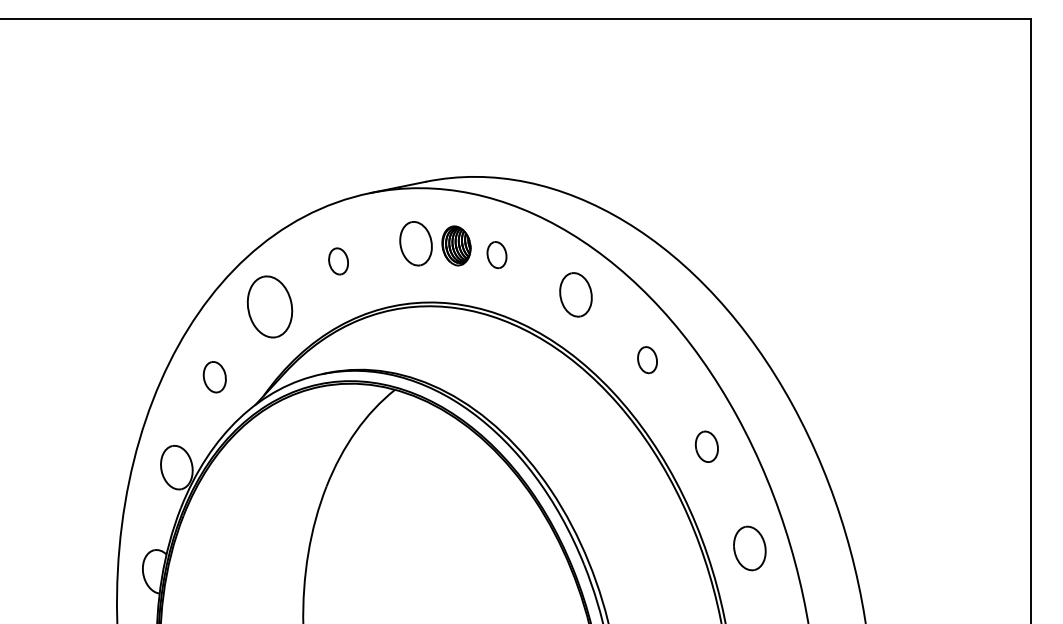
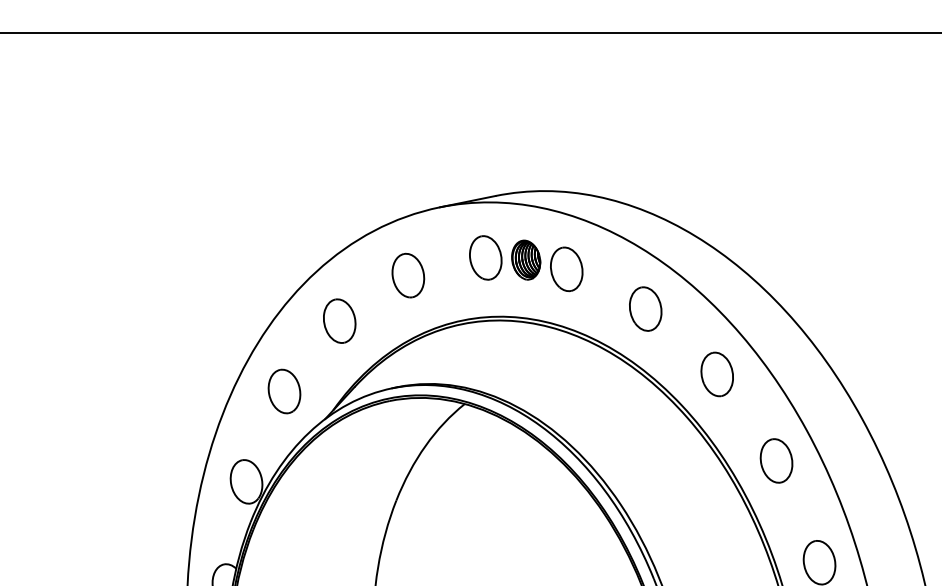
part: (496, 254) -> (566, 268), size x1.67
part: (338, 261) -> (408, 275), size x1.67
part: (269, 306) -> (339, 320), size x0.71
part: (647, 359) -> (717, 373), size x1.67
part: (214, 376) -> (284, 390), size x1.43
part: (706, 446) -> (776, 460), size x1.43

